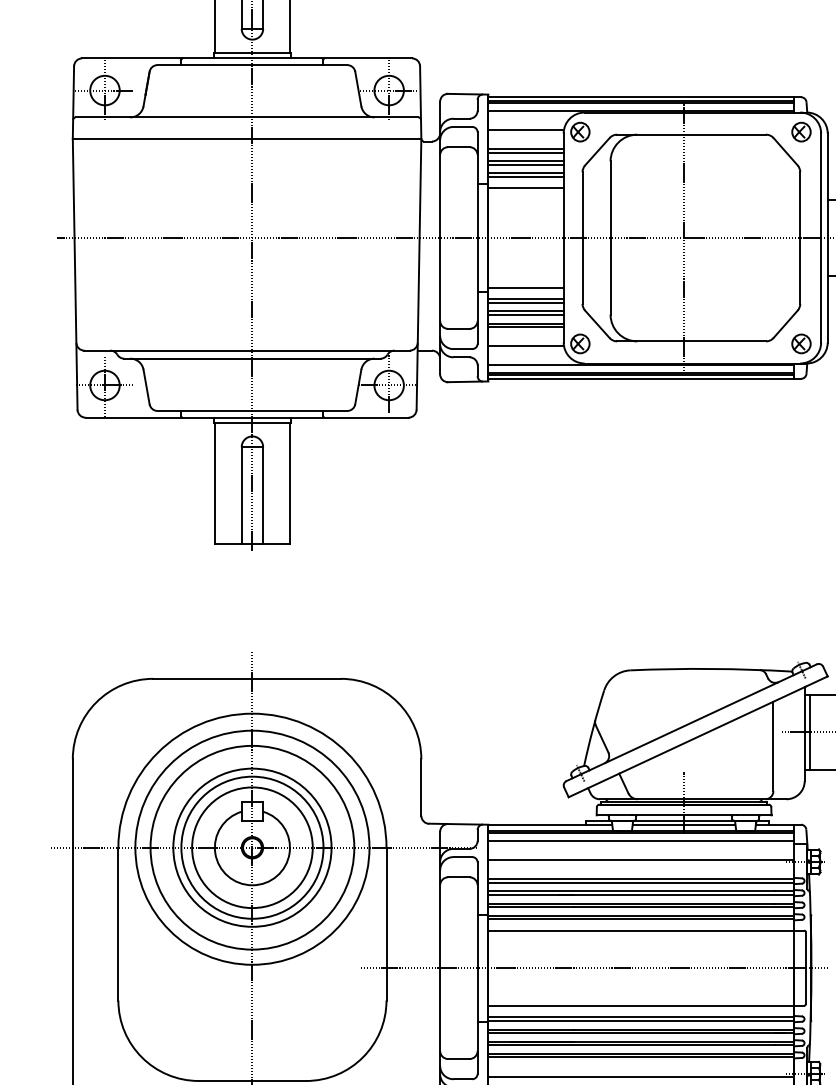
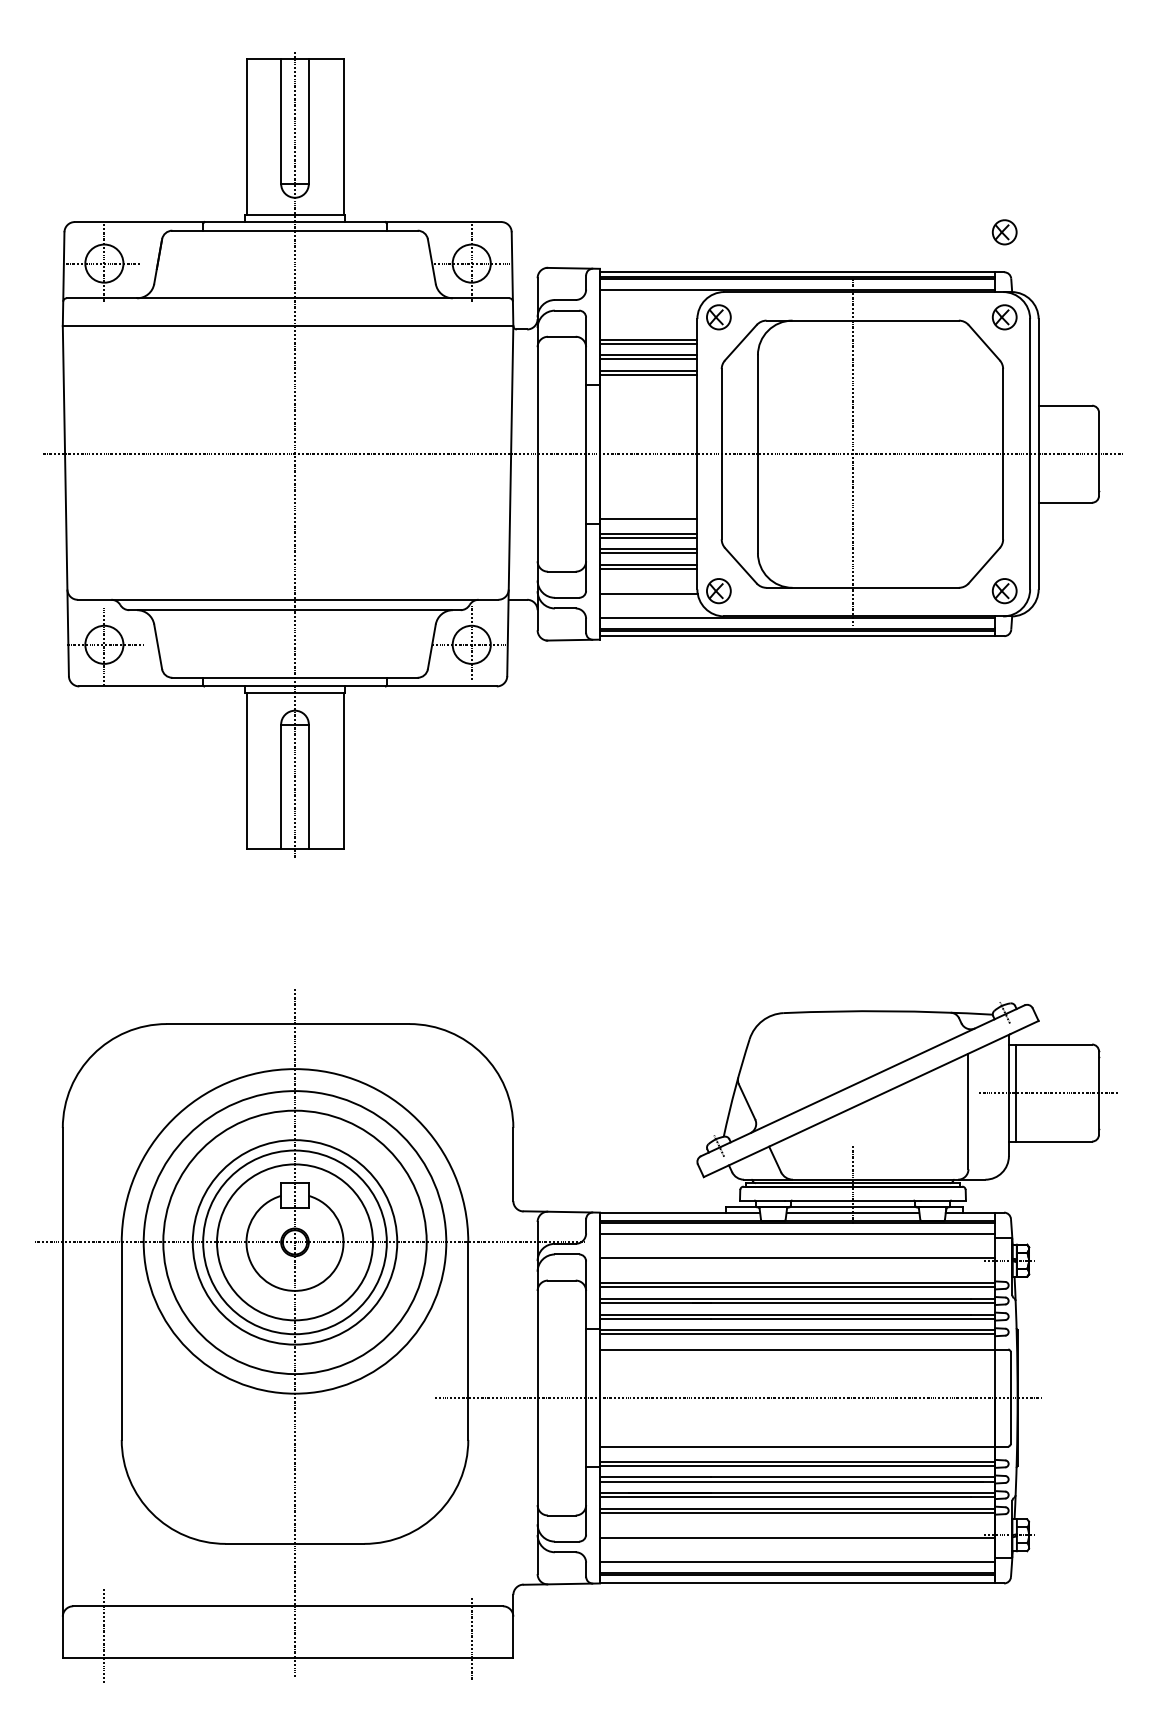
part: (801, 66) -> (1004, 232), added
line: (525, 129) -> (648, 314), removed
line: (525, 187) -> (648, 389), removed

